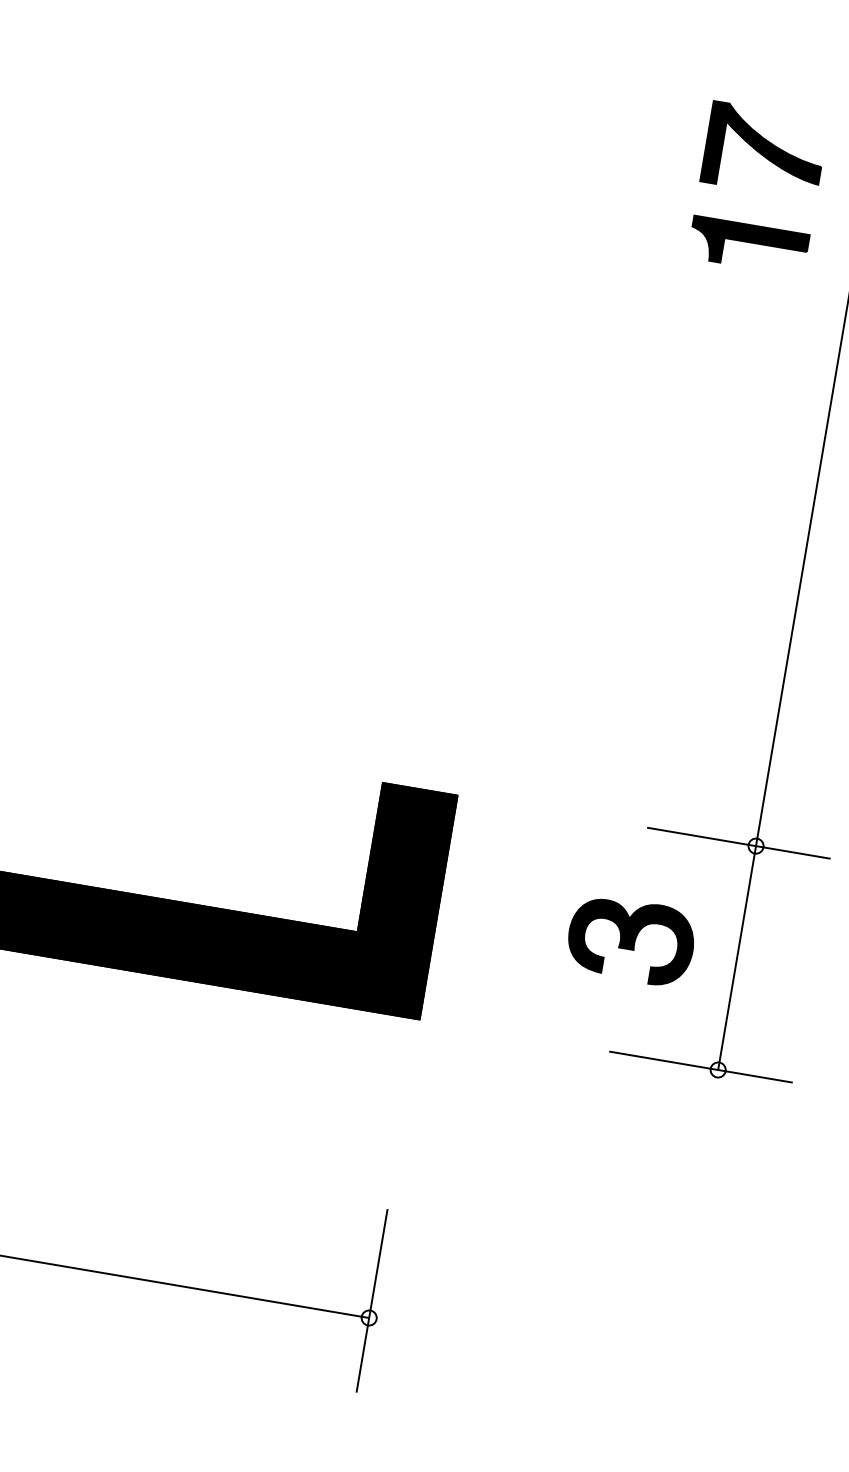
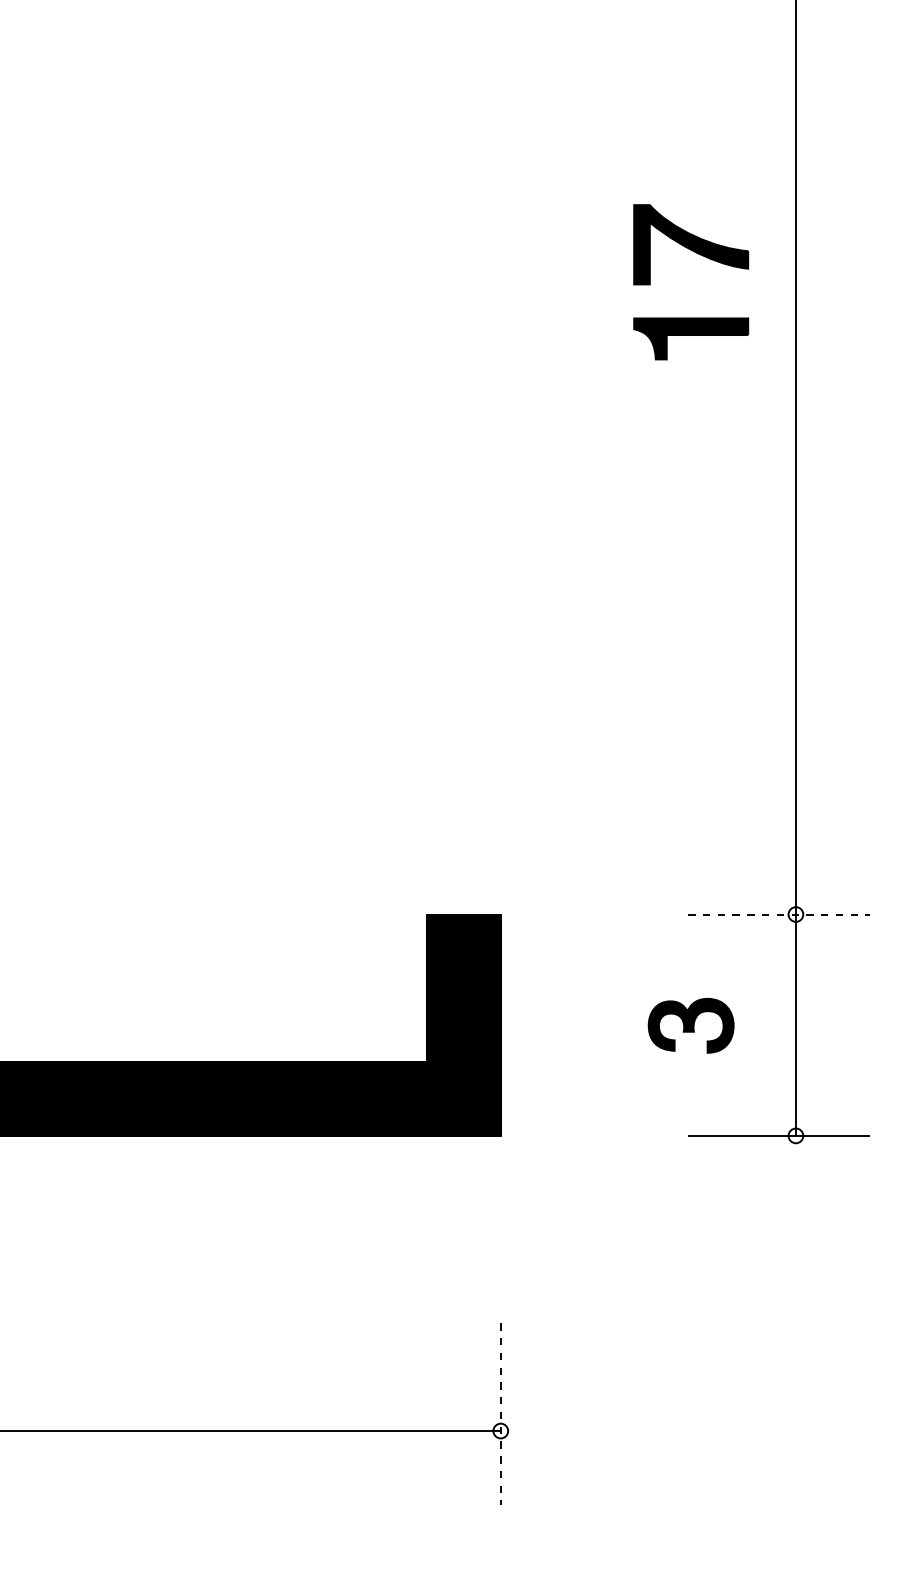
line: (738, 843) -> (778, 914), solid -> dashed
part: (630, 940) -> (690, 1025), size x0.7
line: (371, 1301) -> (500, 1414), solid -> dashed

